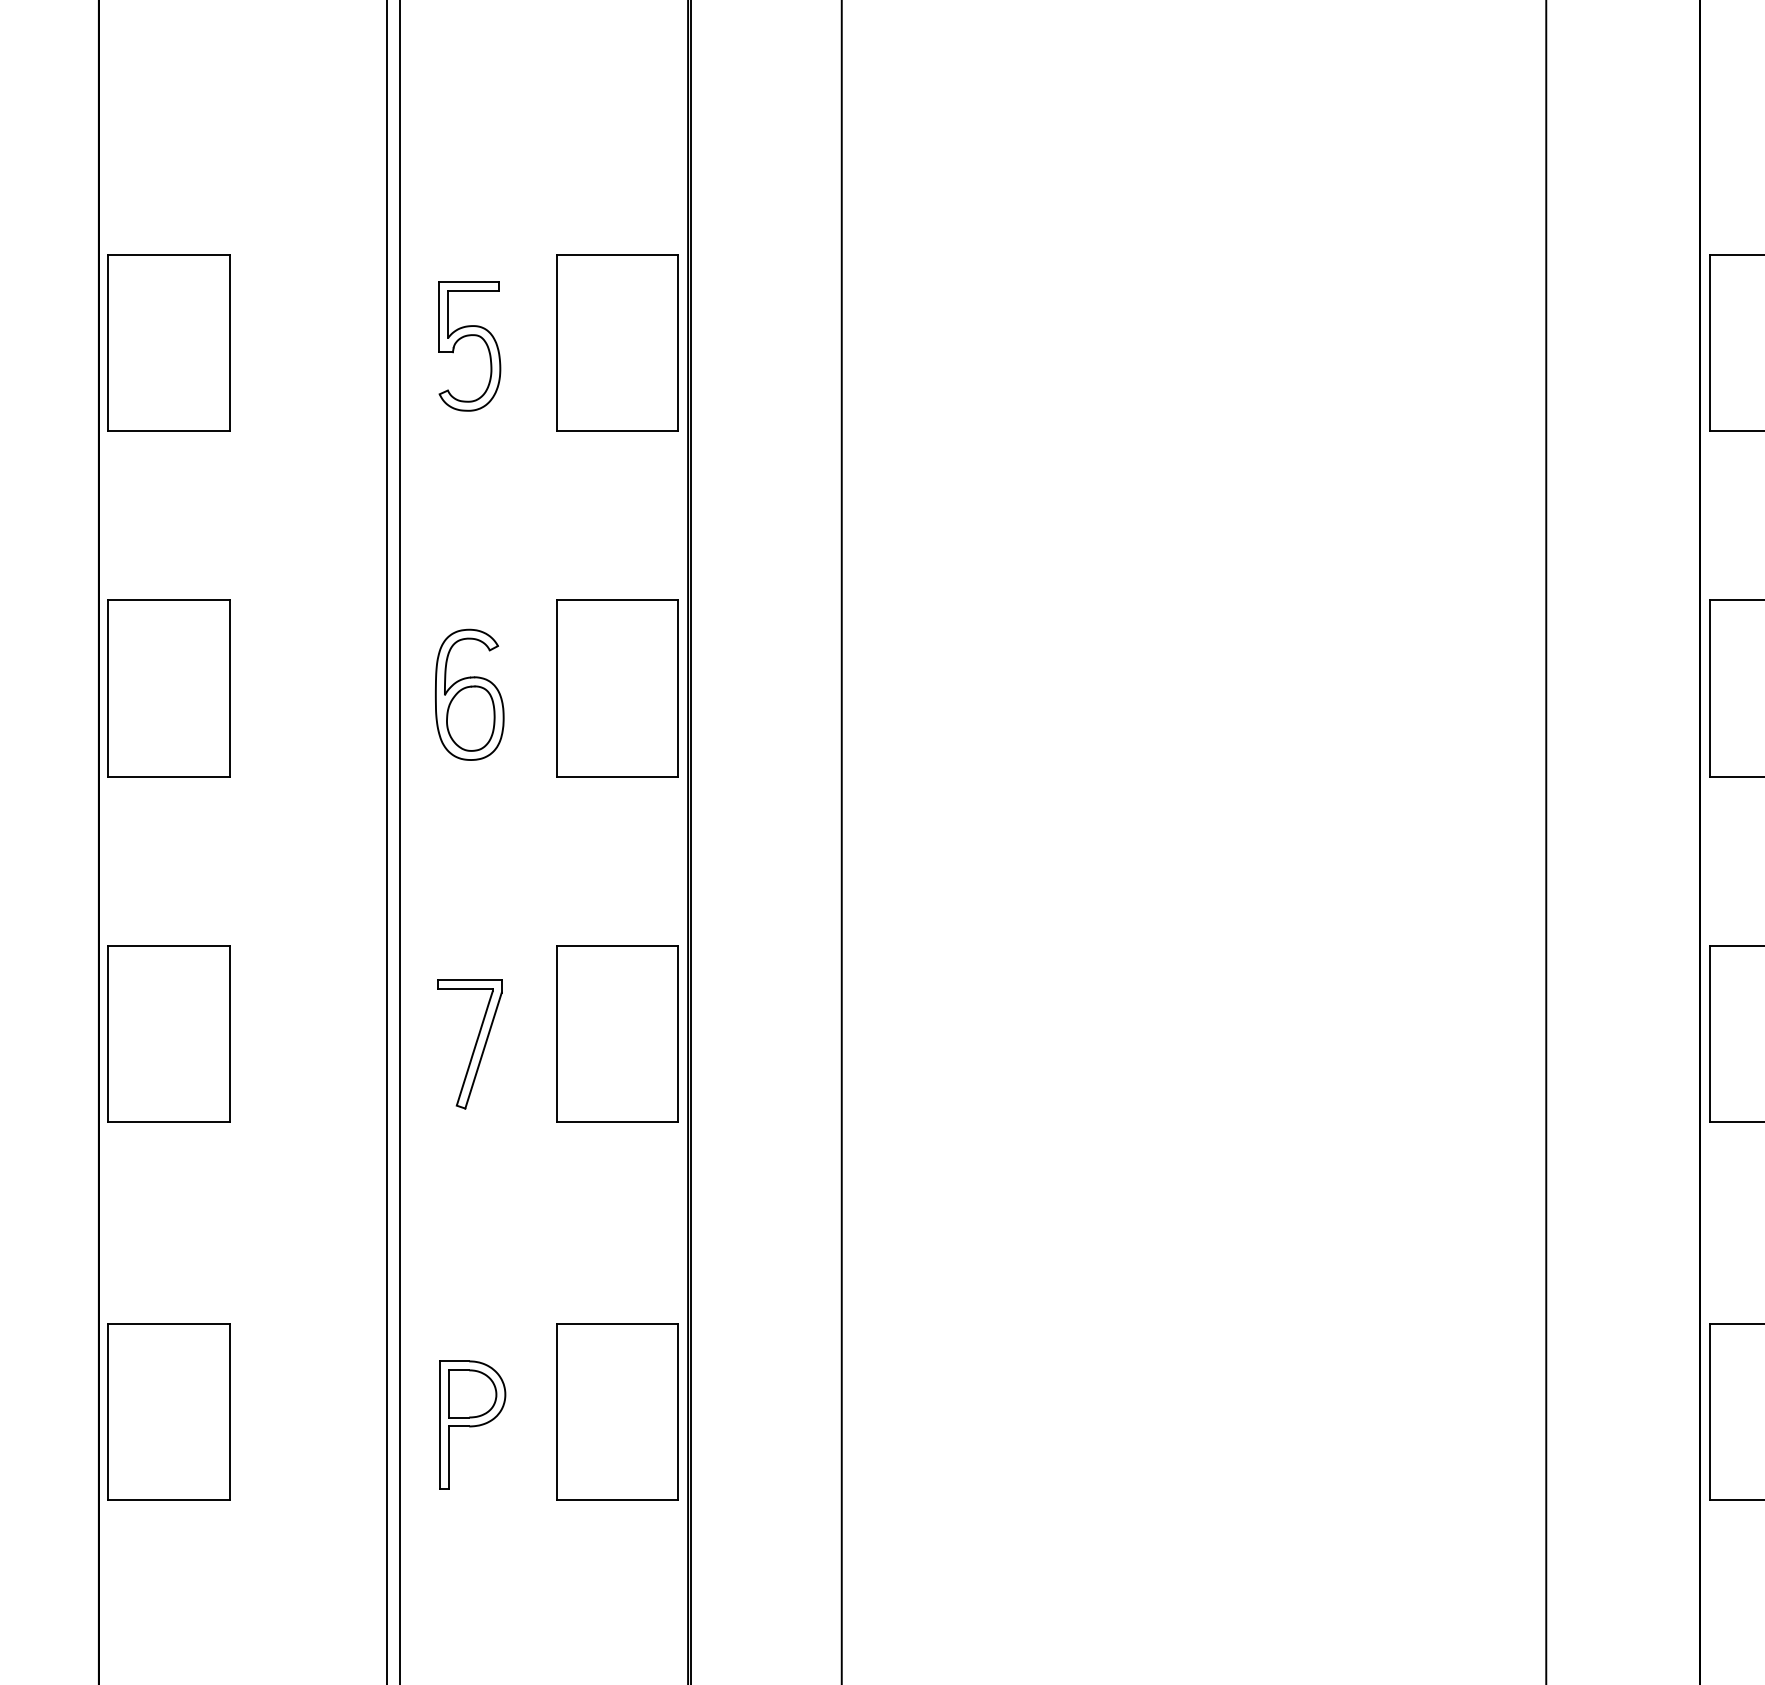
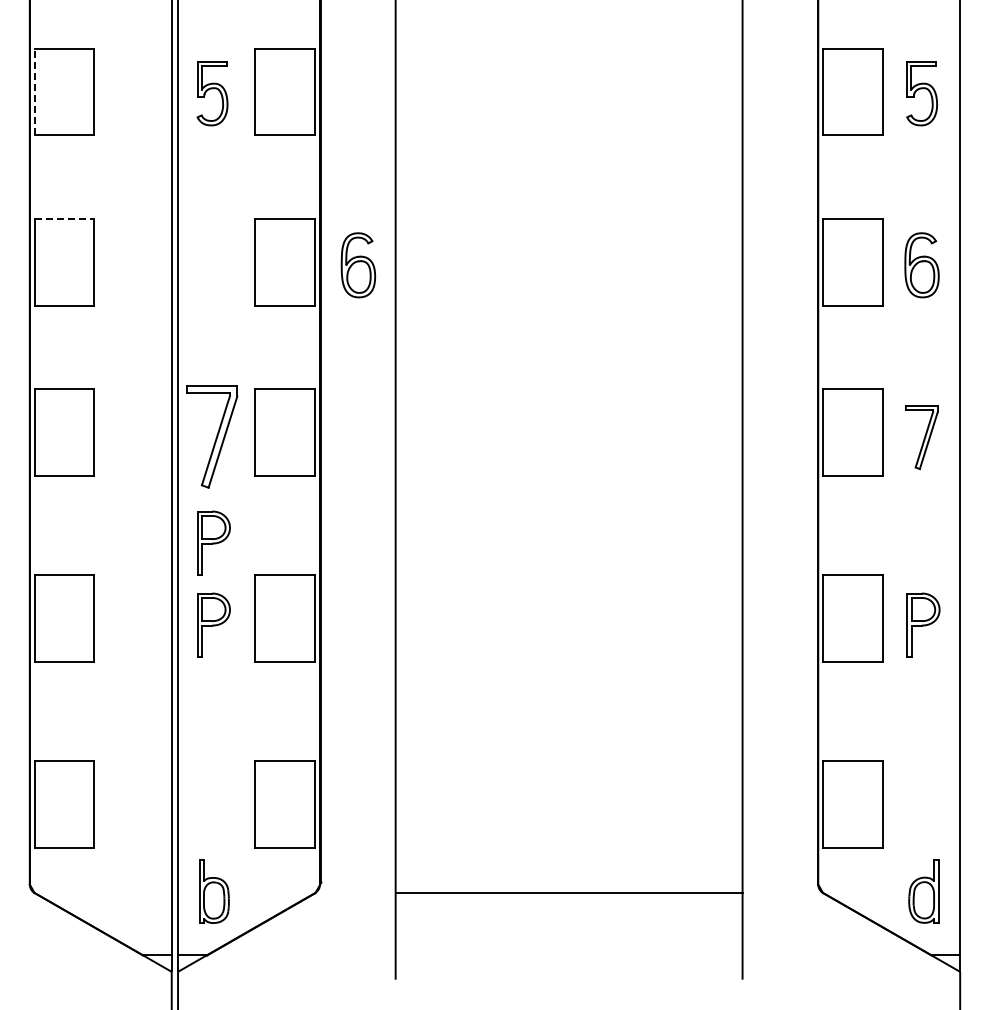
line: (108, 341) -> (34, 91), solid -> dashed
line: (169, 599) -> (64, 218), solid -> dashed
part: (469, 695) -> (358, 265), moved
part: (469, 1044) -> (212, 437), size x1.6
part: (471, 1257) -> (213, 542), added

